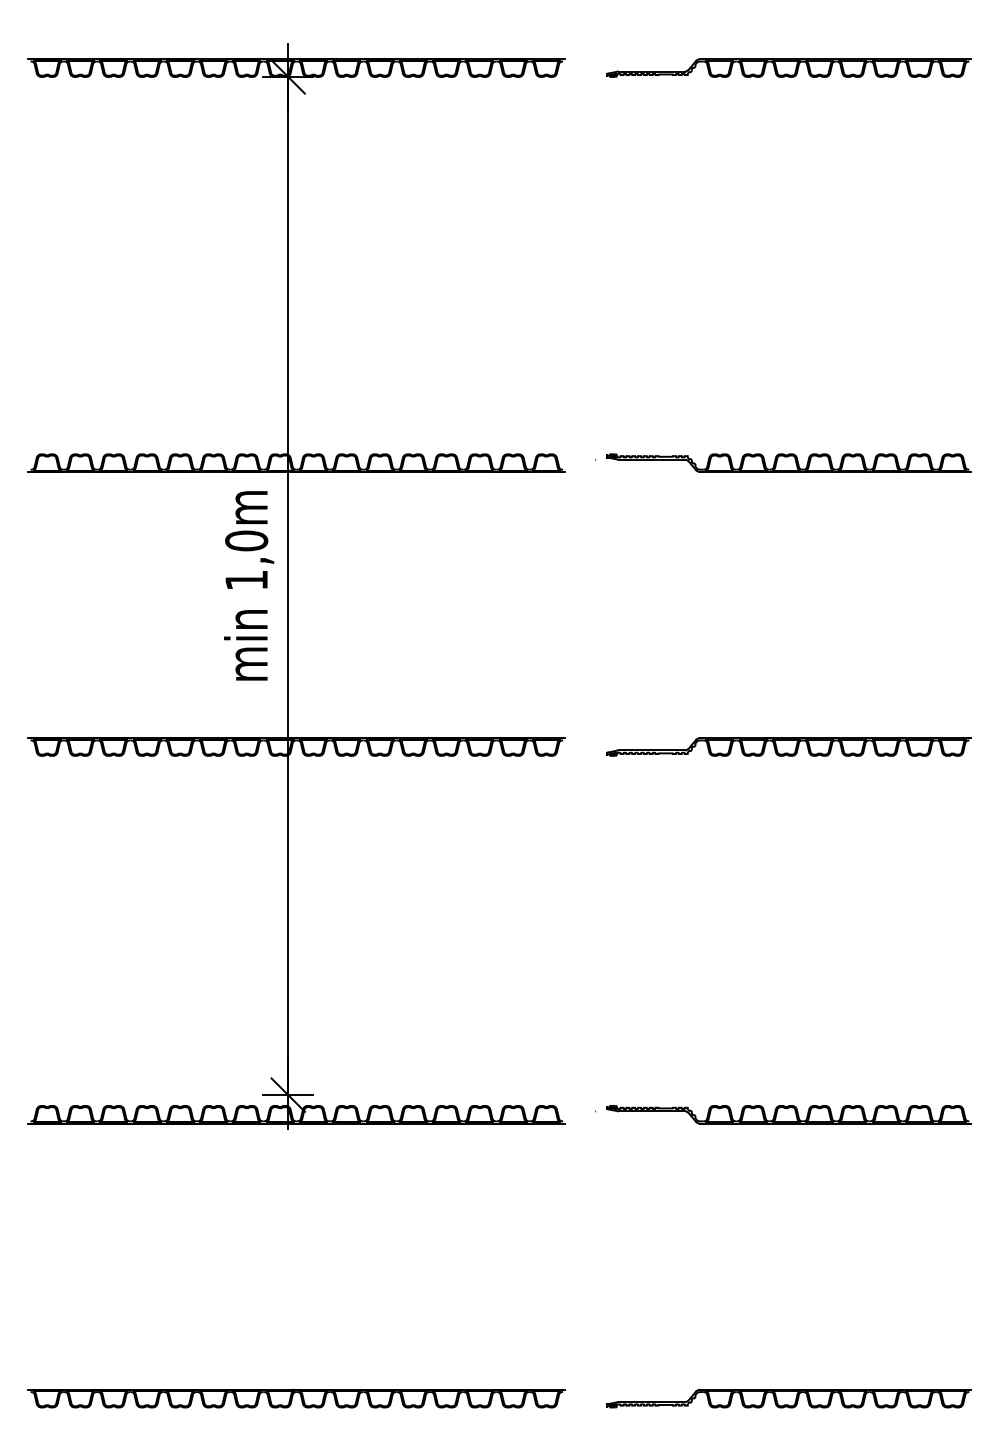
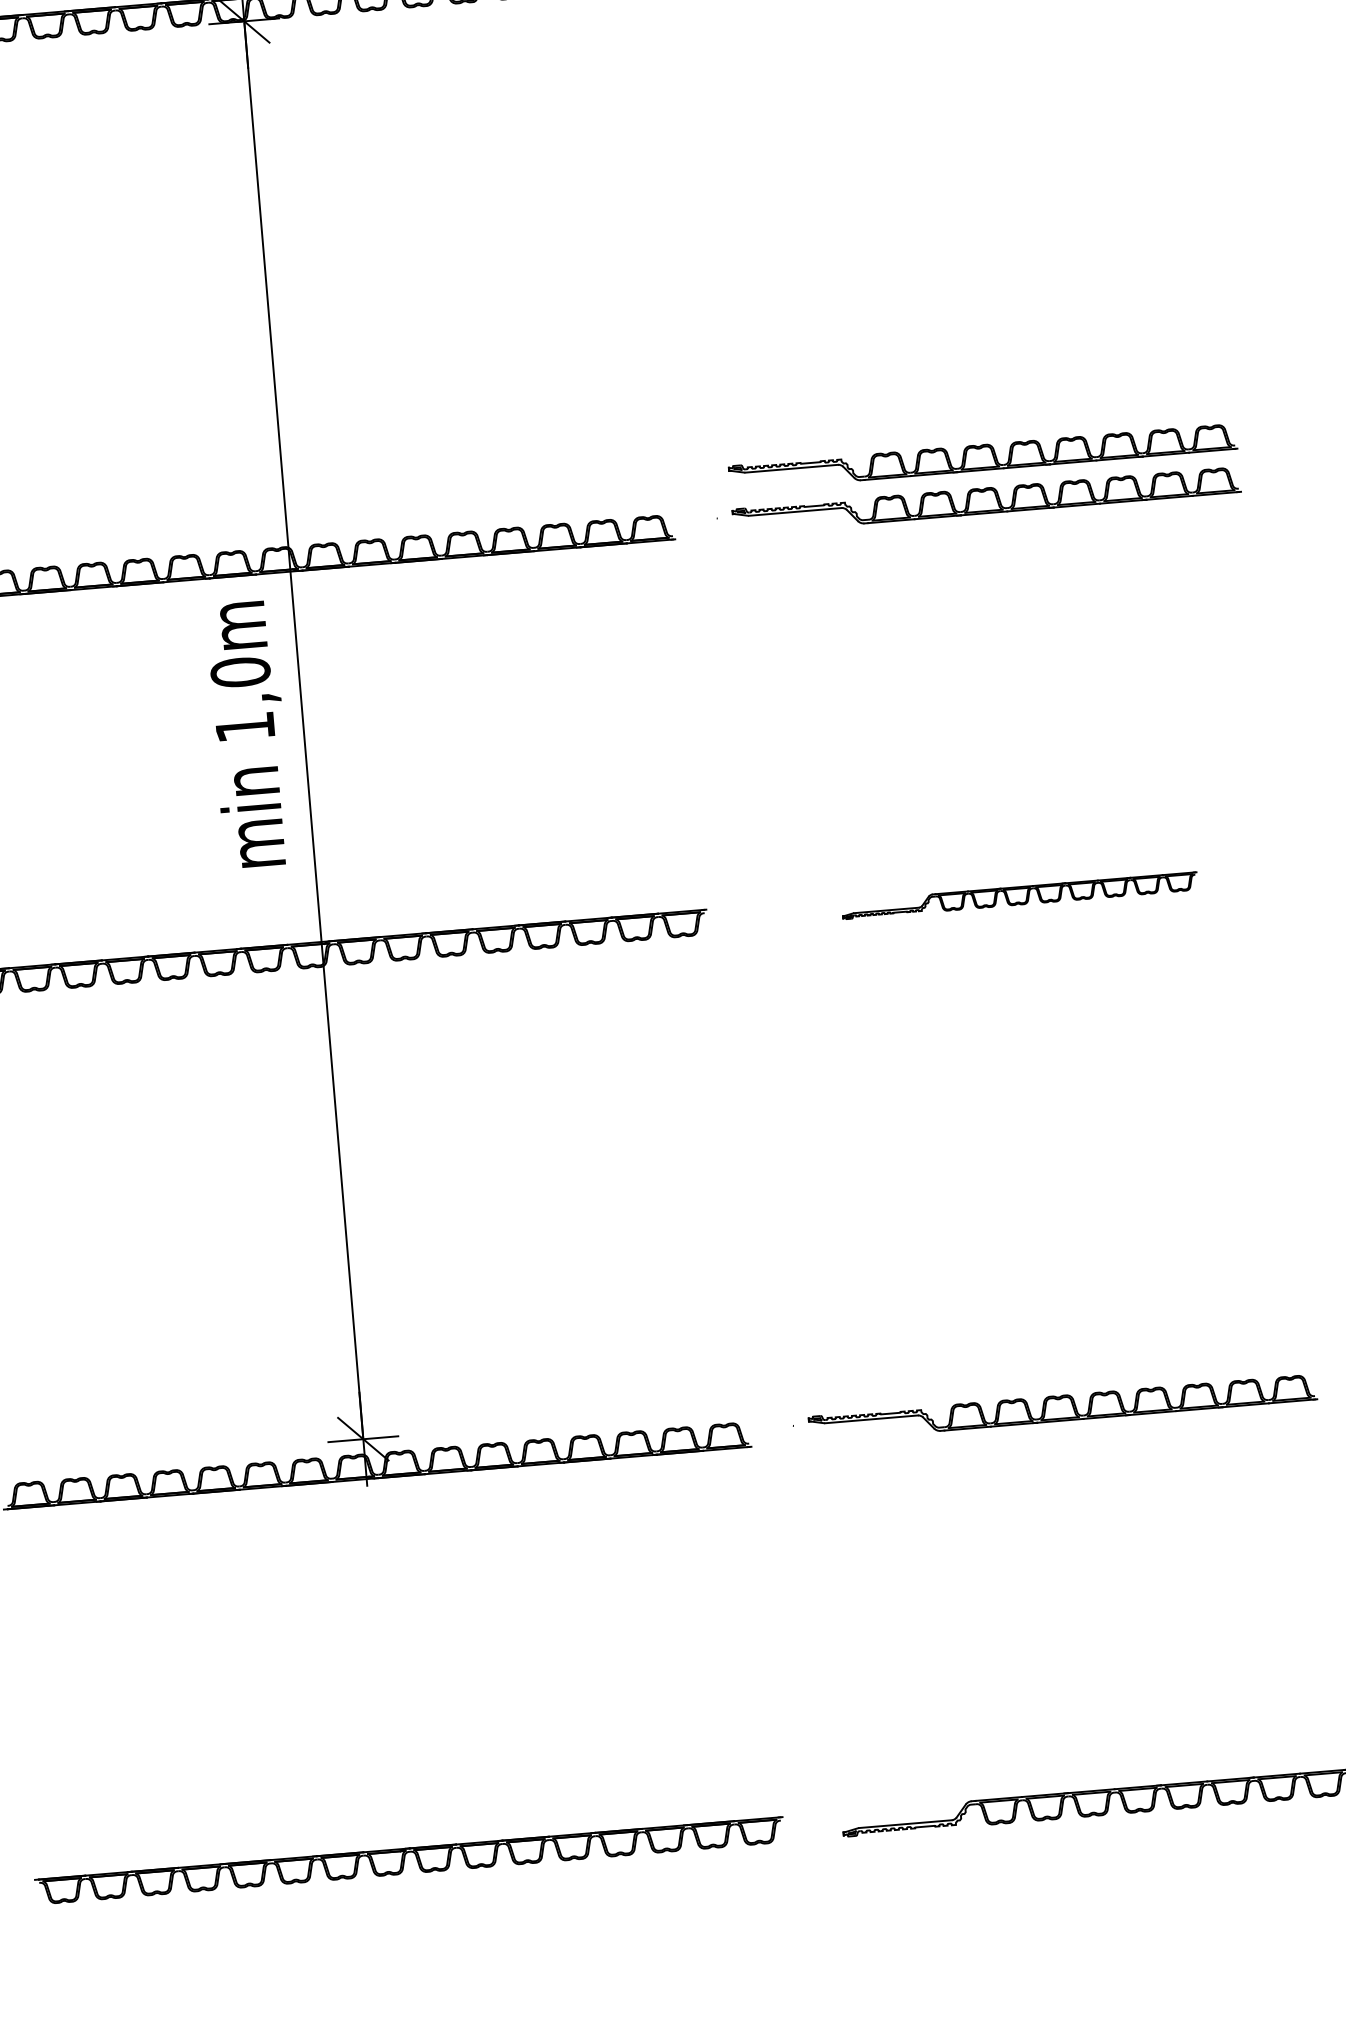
part: (788, 431) -> (982, 456), added
part: (788, 746) -> (1019, 895), size x0.7

